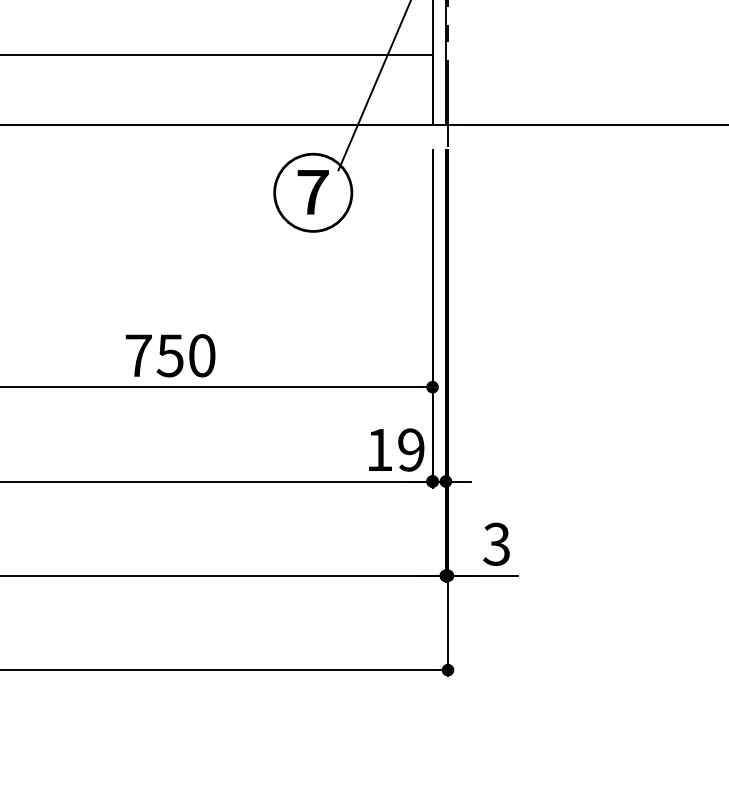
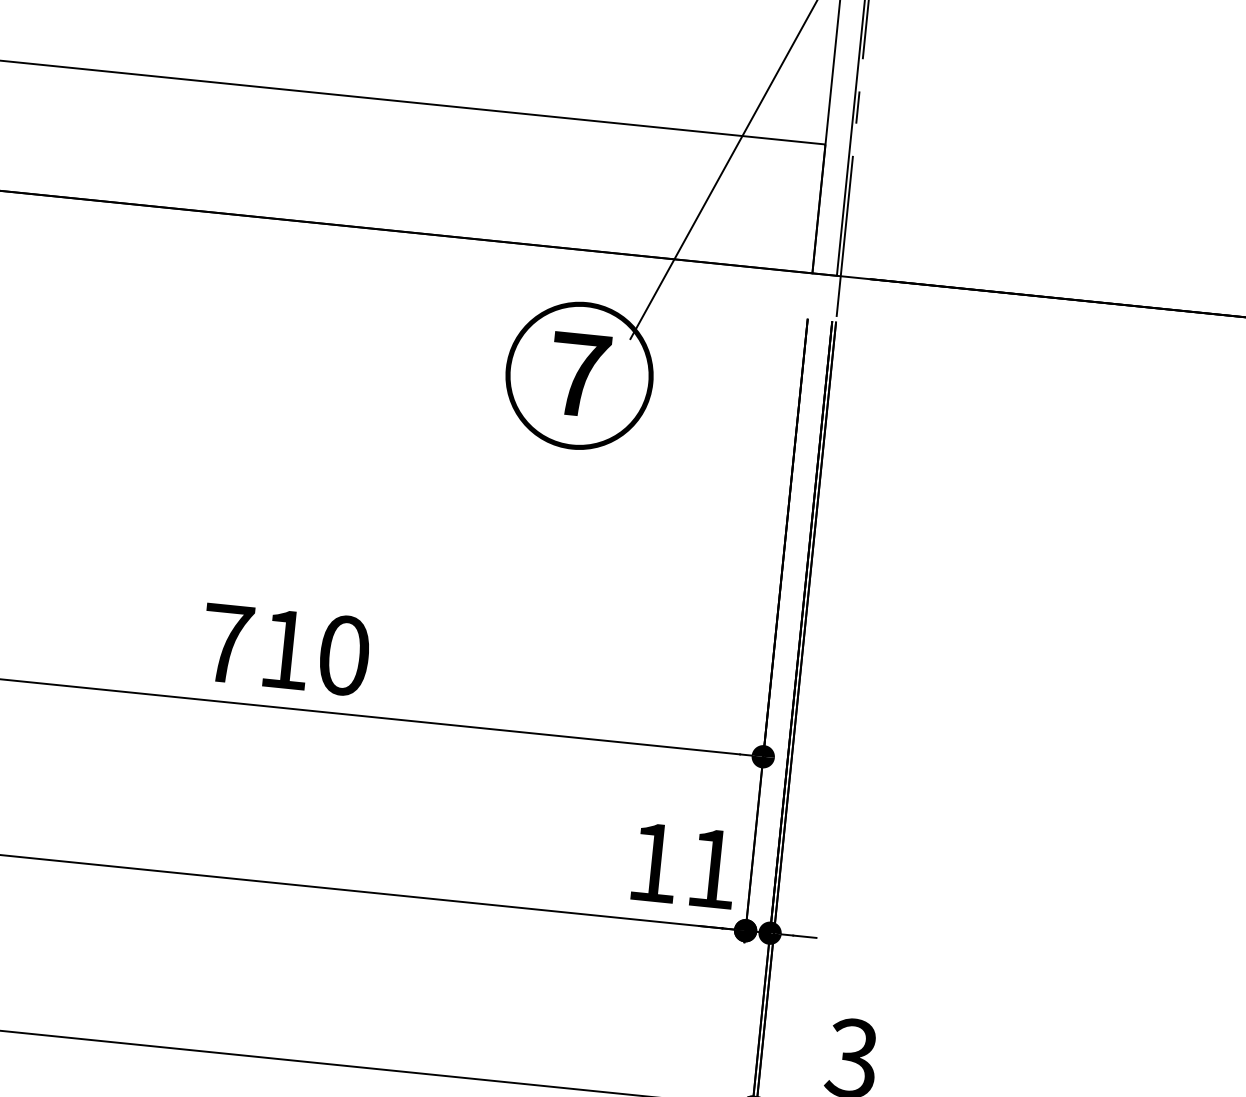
text: (169, 355) -> (283, 648), 750 -> 710
text: (411, 449) -> (712, 867), 19 -> 11

